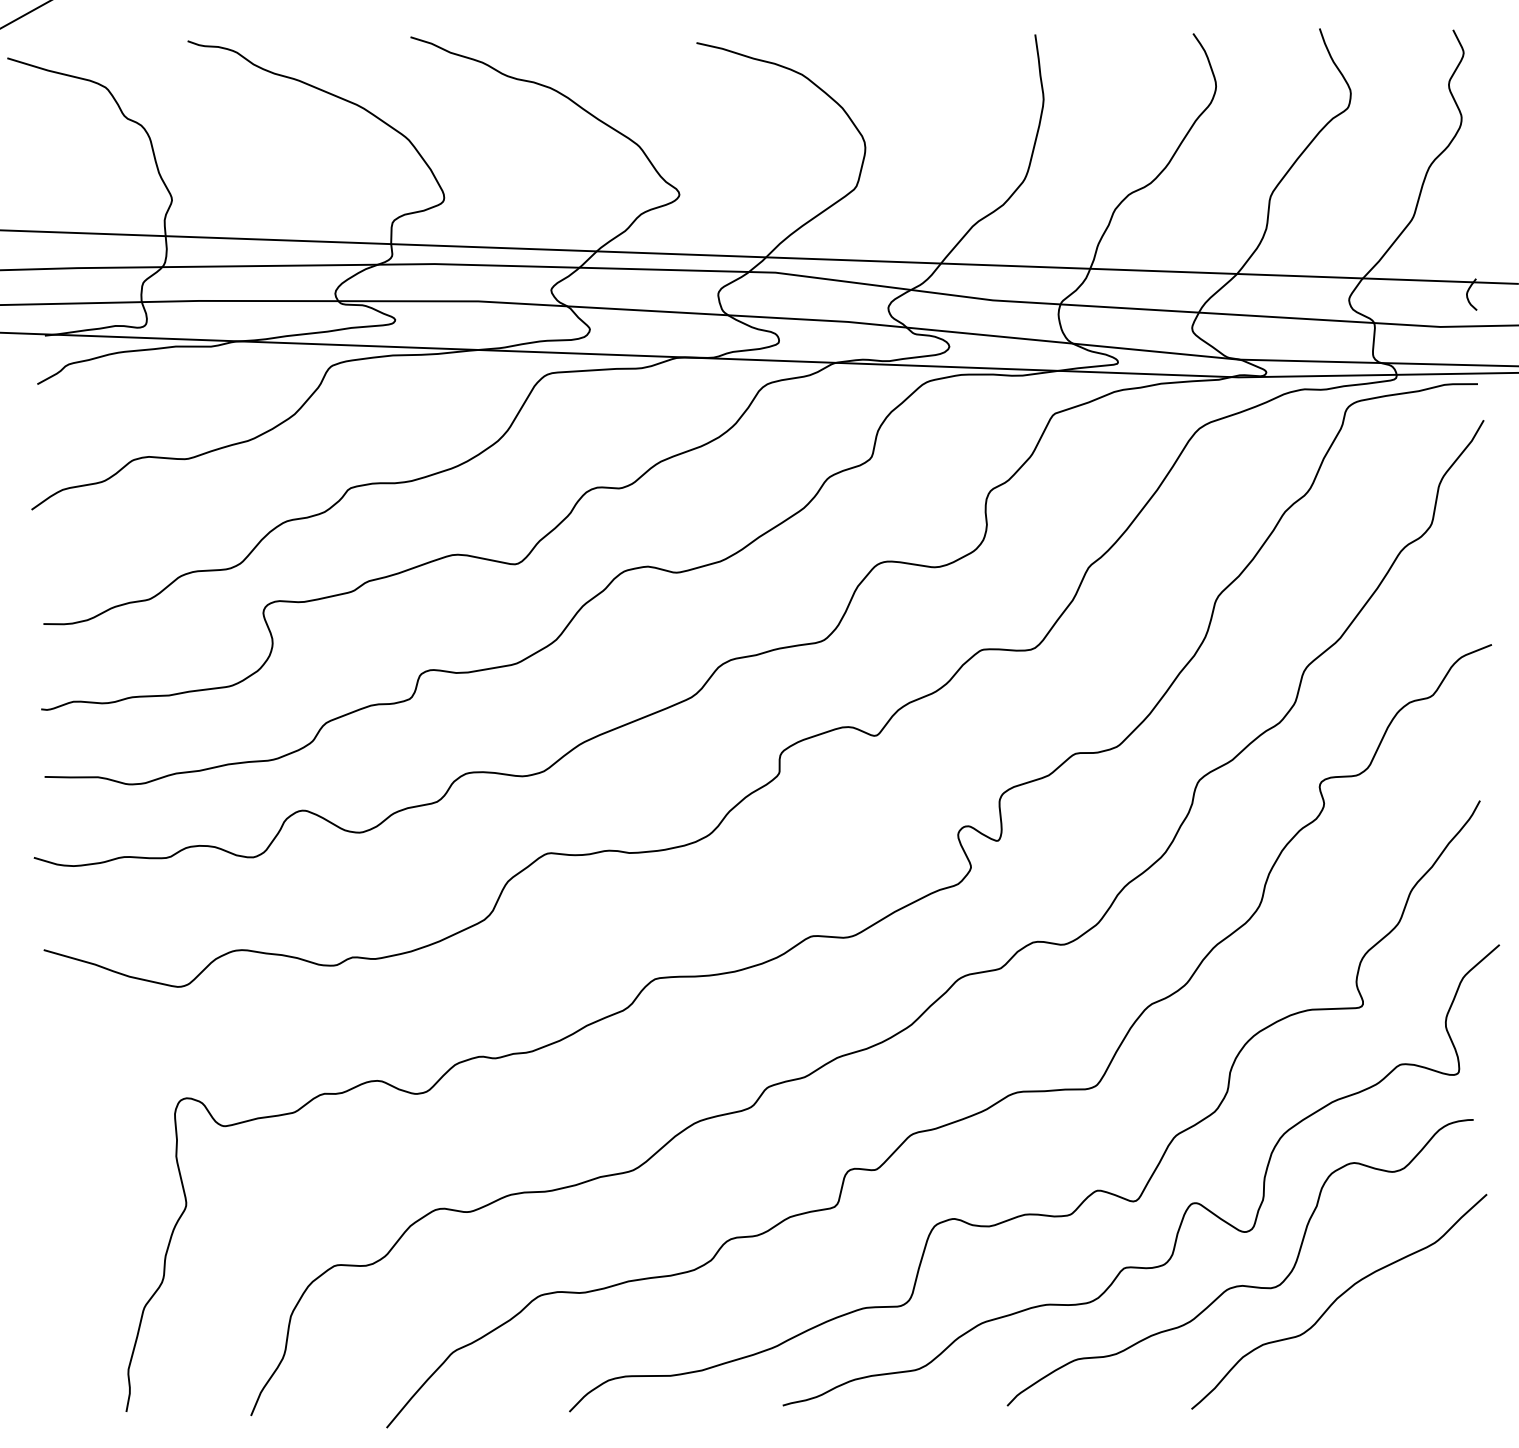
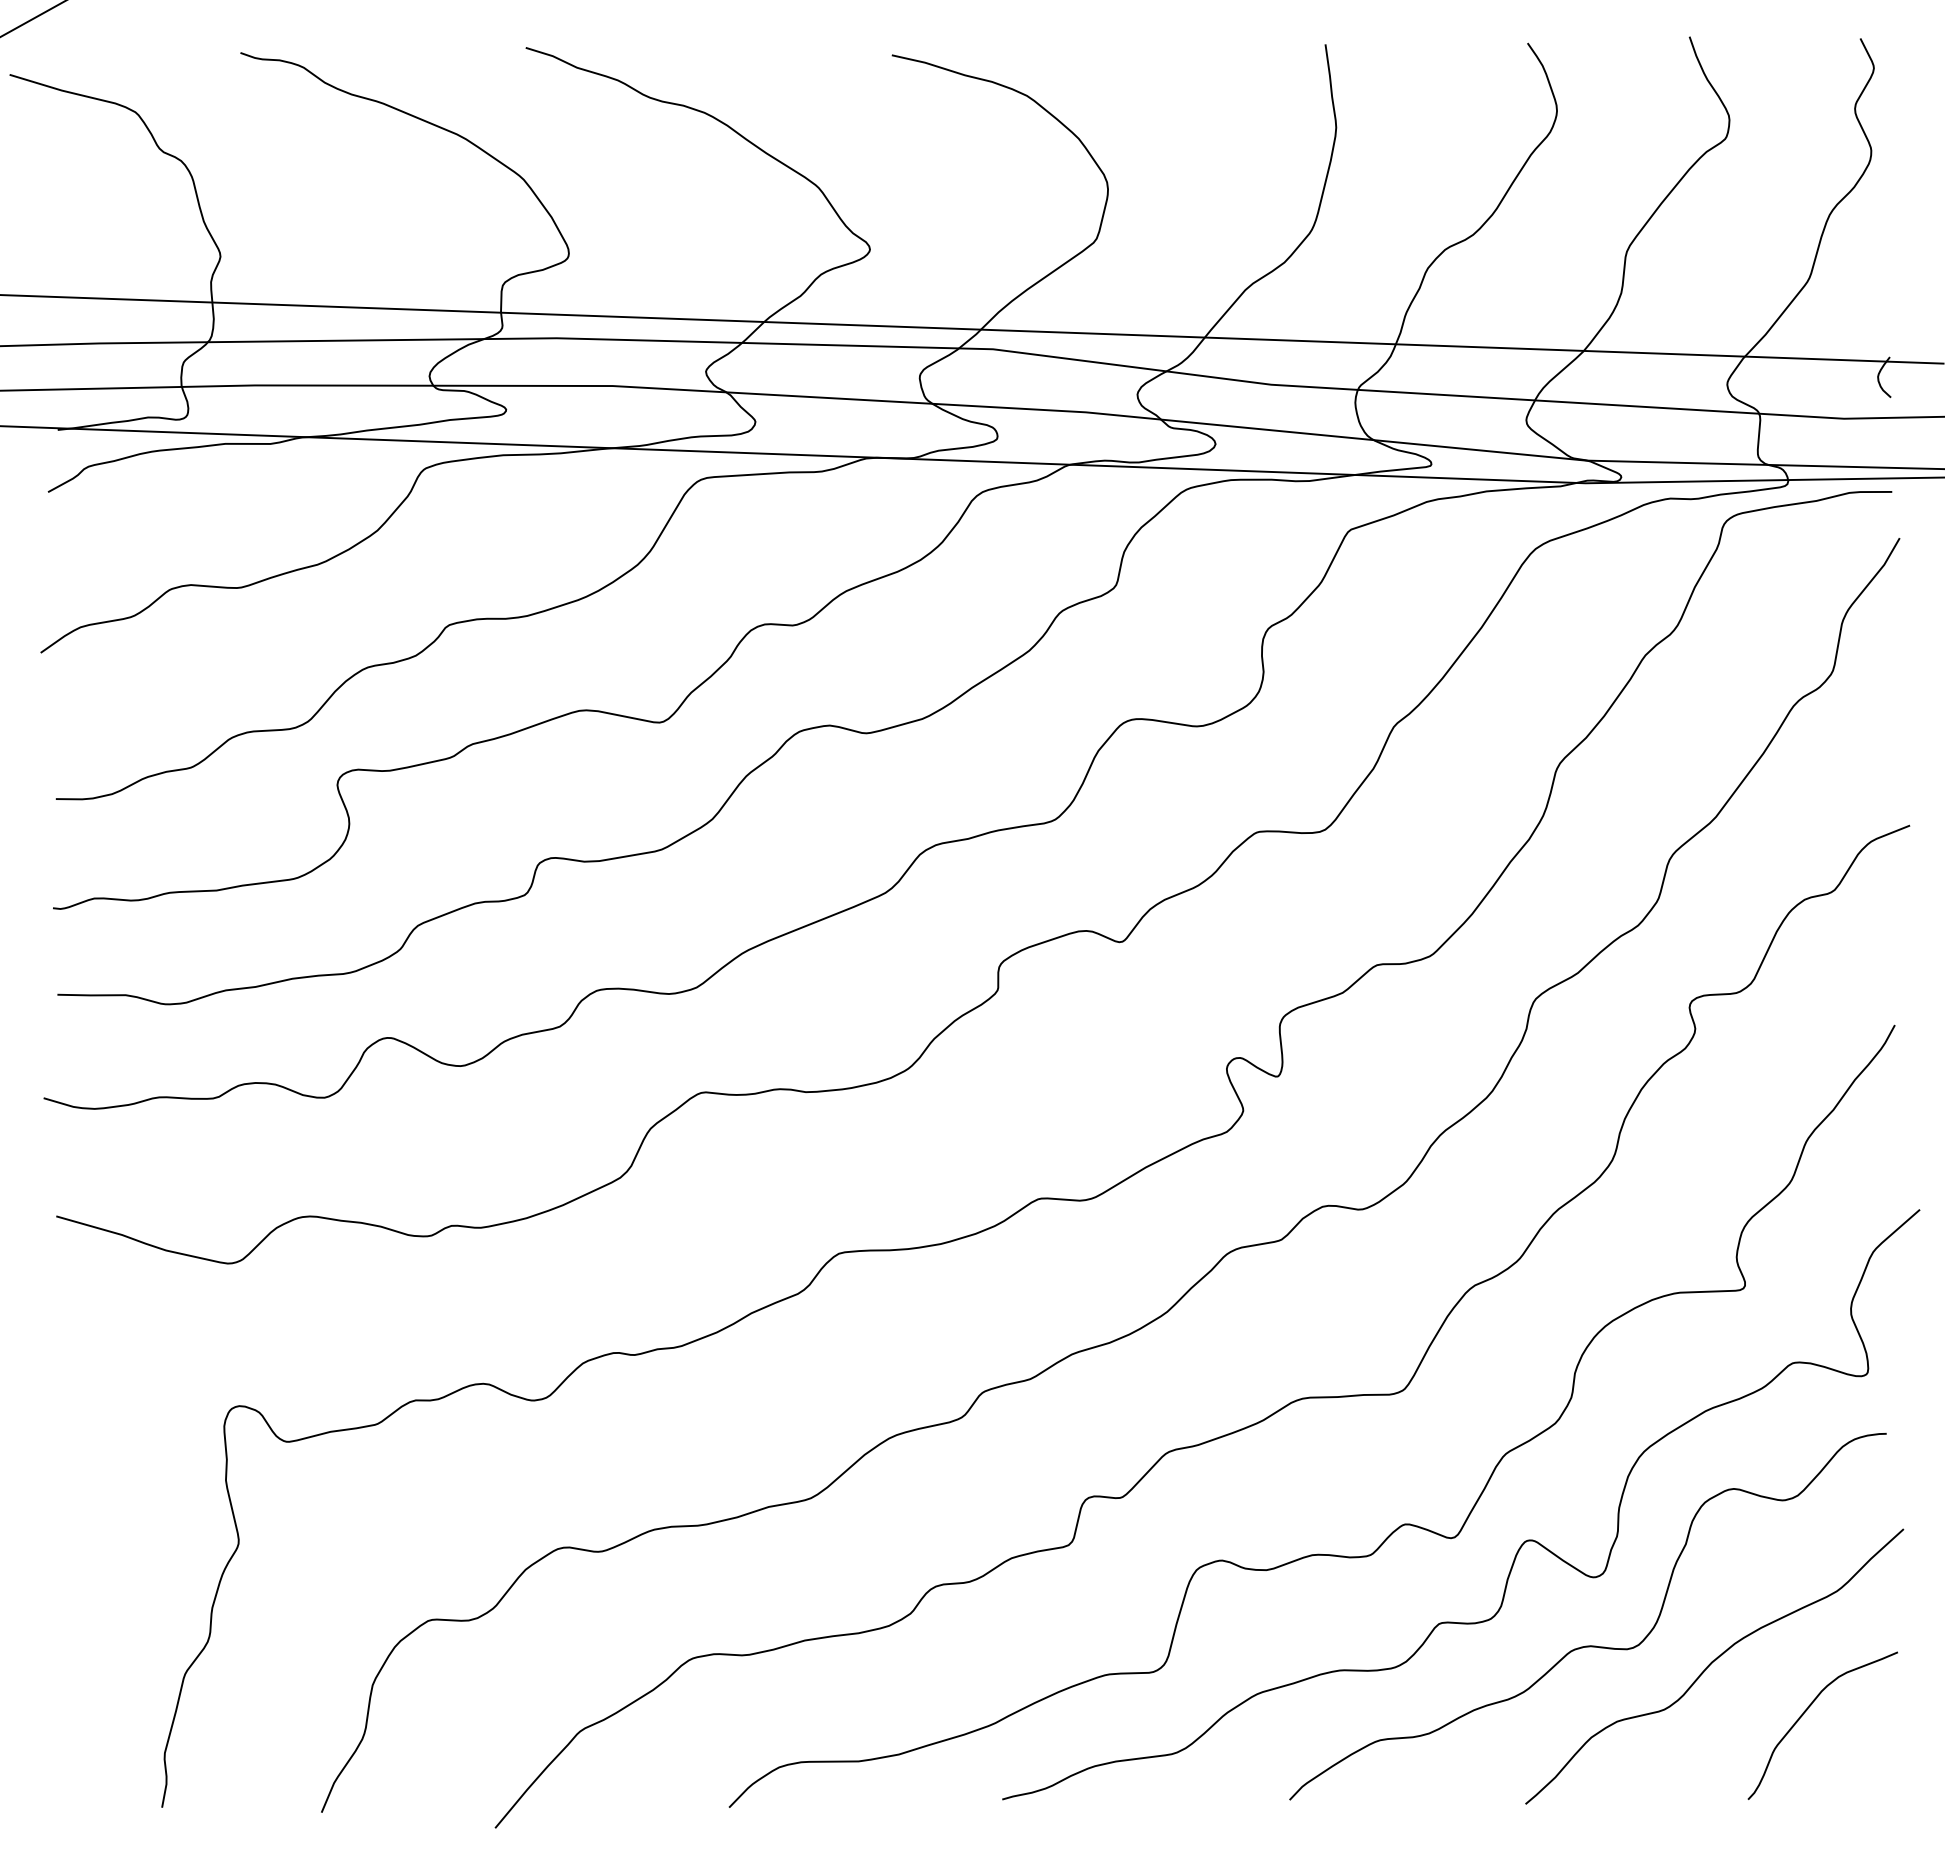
curve: (1411, 1336) -> (1807, 1710), added

